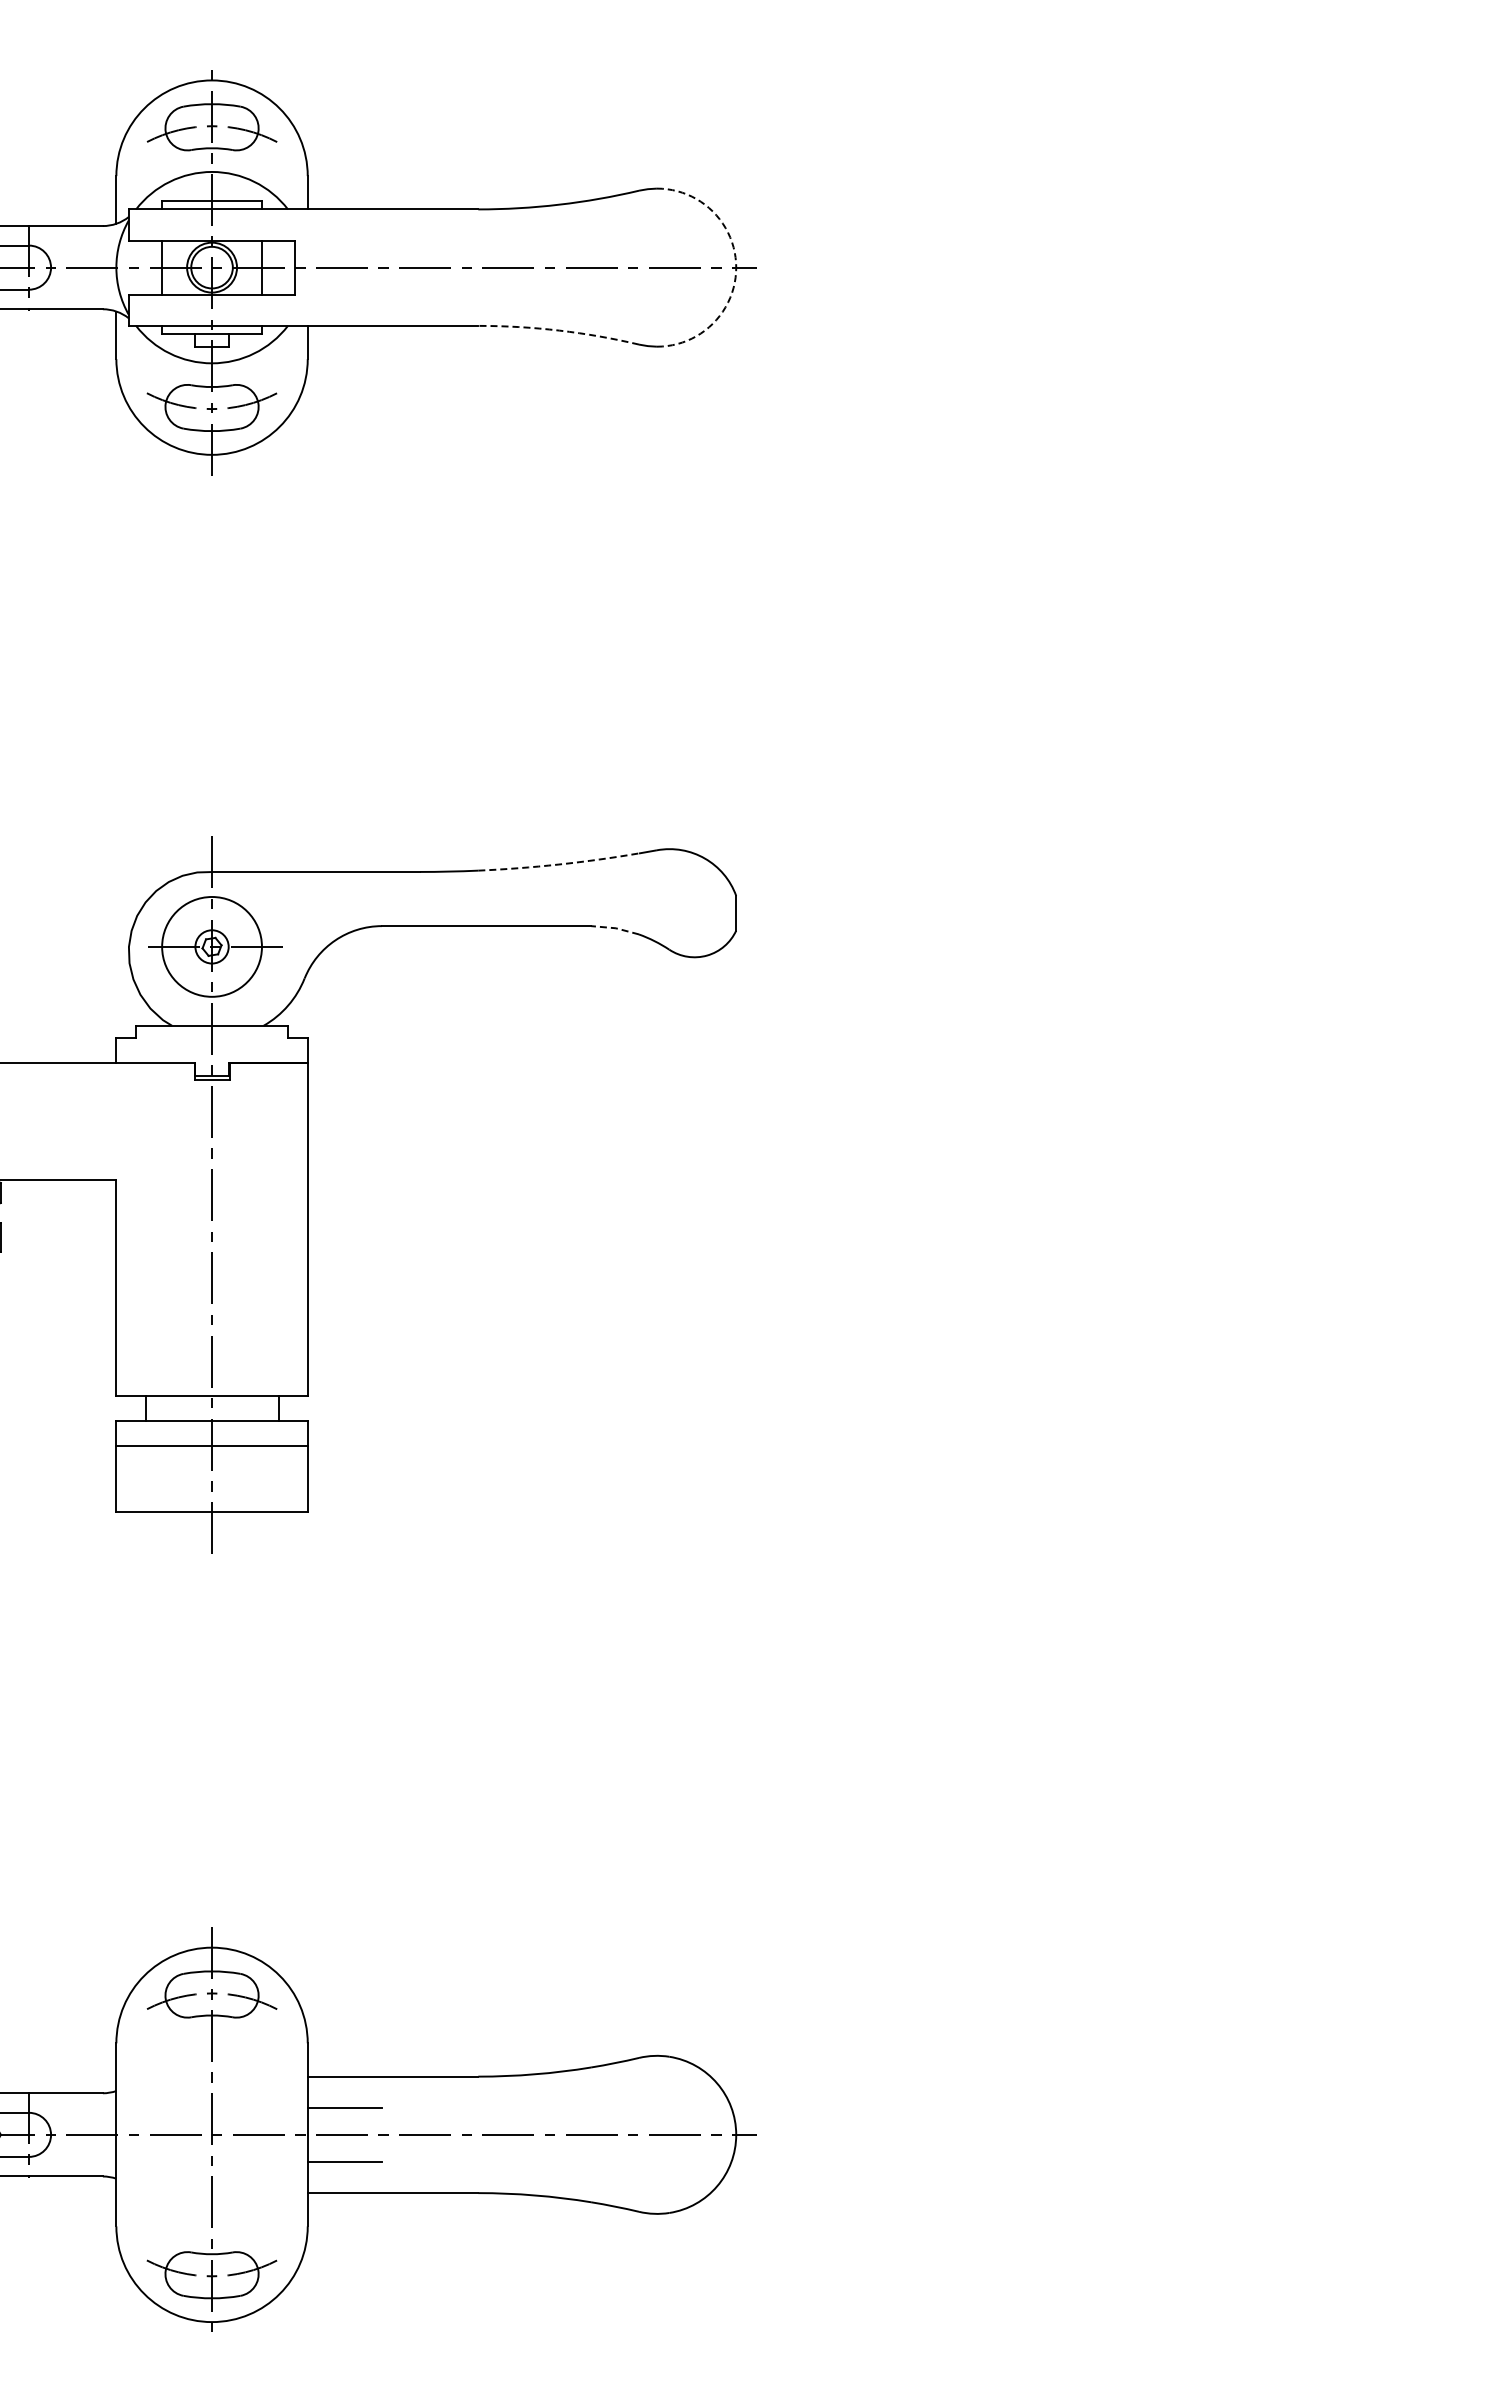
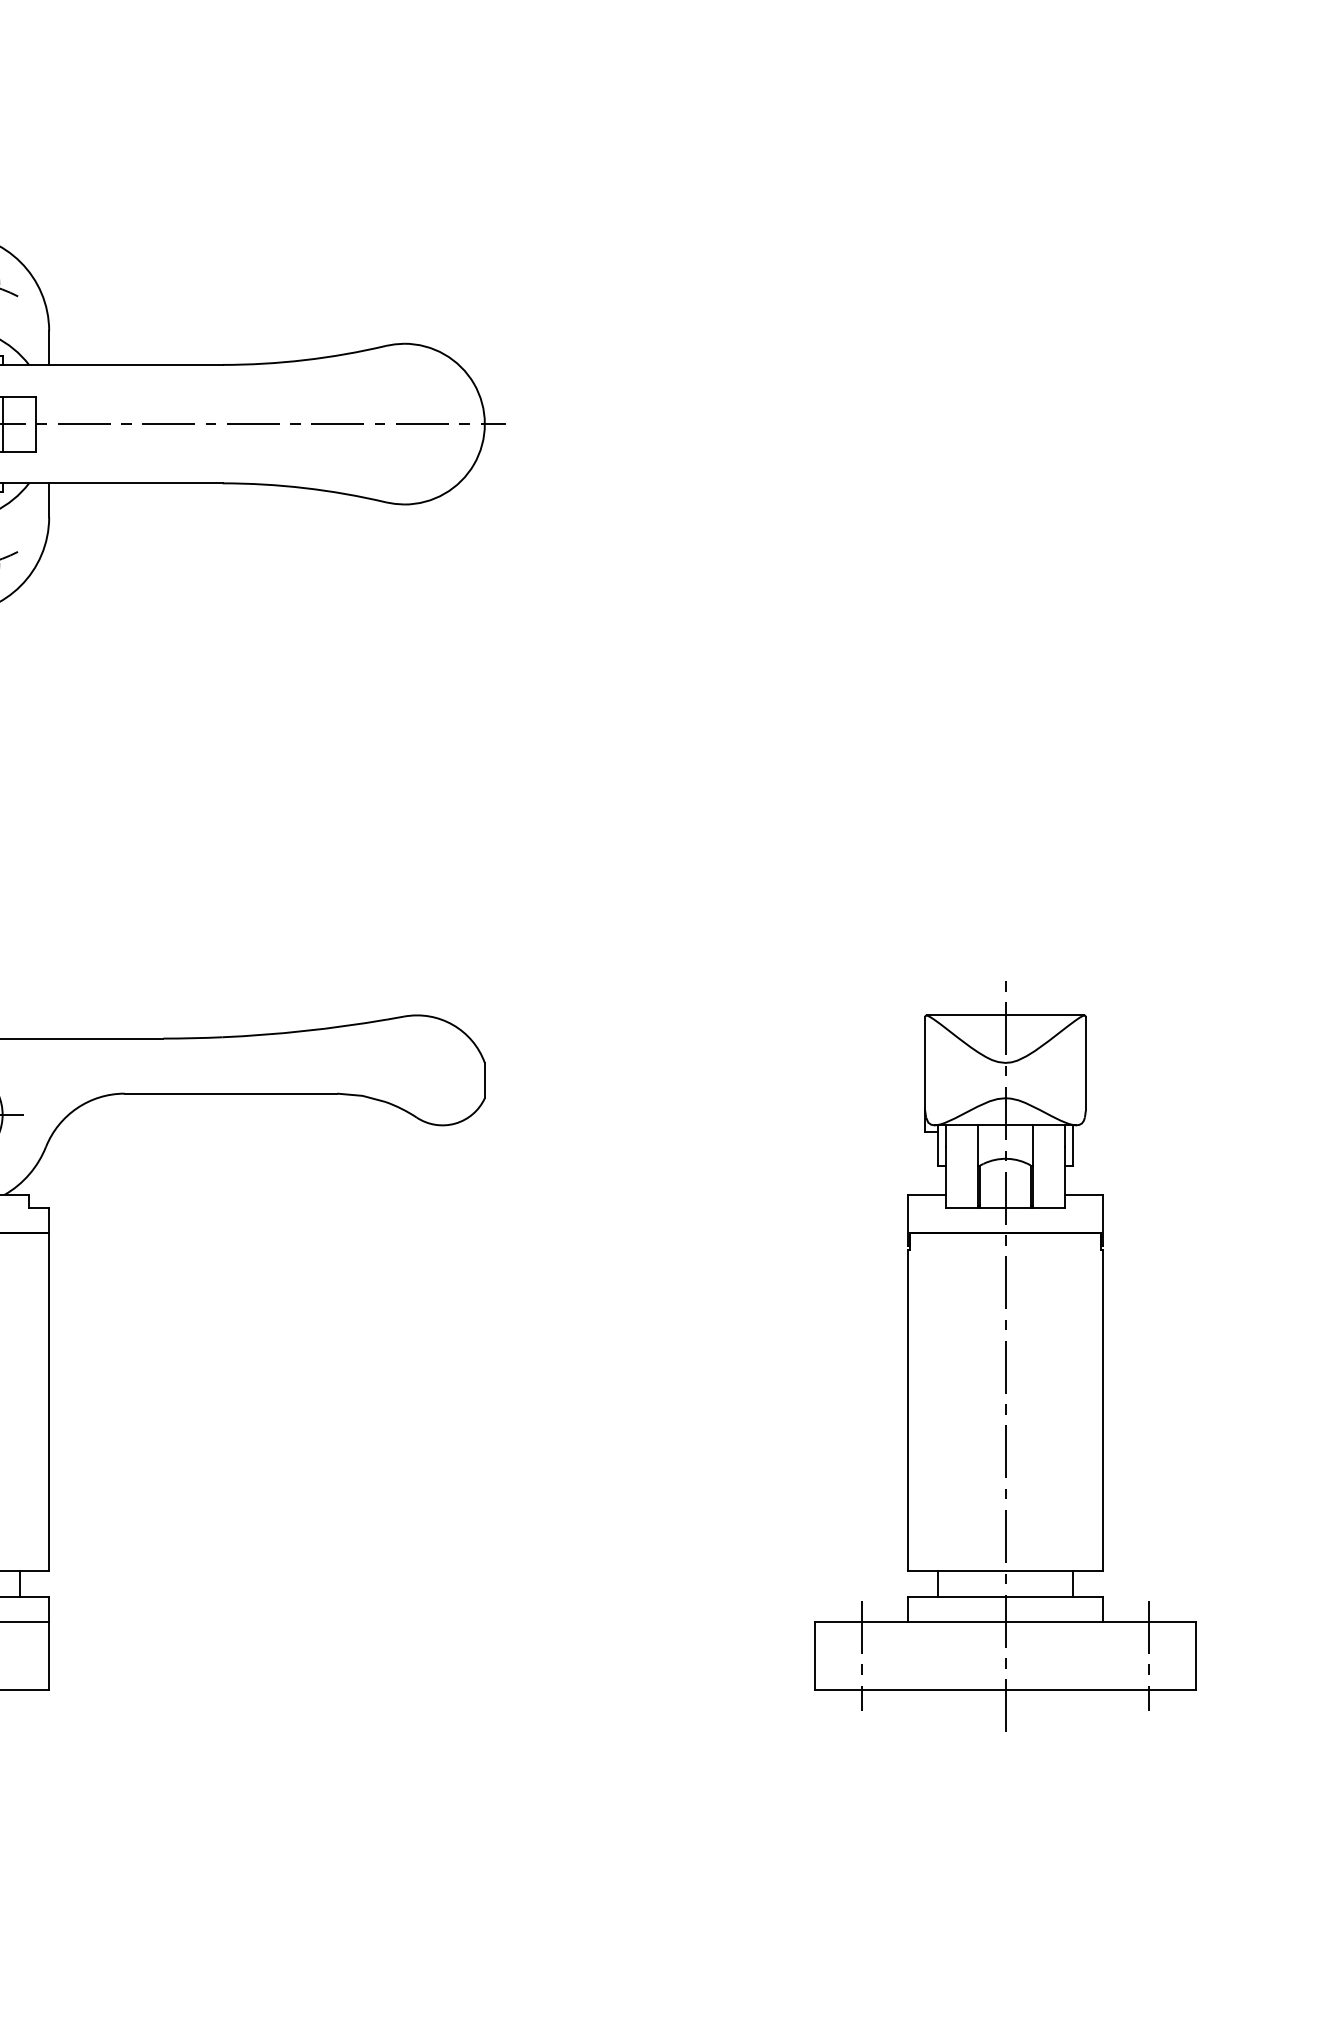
arc: (736, 267) -> (485, 423), dashed -> solid
arc: (559, 330) -> (305, 488), dashed -> solid
arc: (558, 864) -> (304, 1031), dashed -> solid
line: (615, 928) -> (362, 1096), dashed -> solid
part: (1247, 1184) -> (1004, 1356), added

